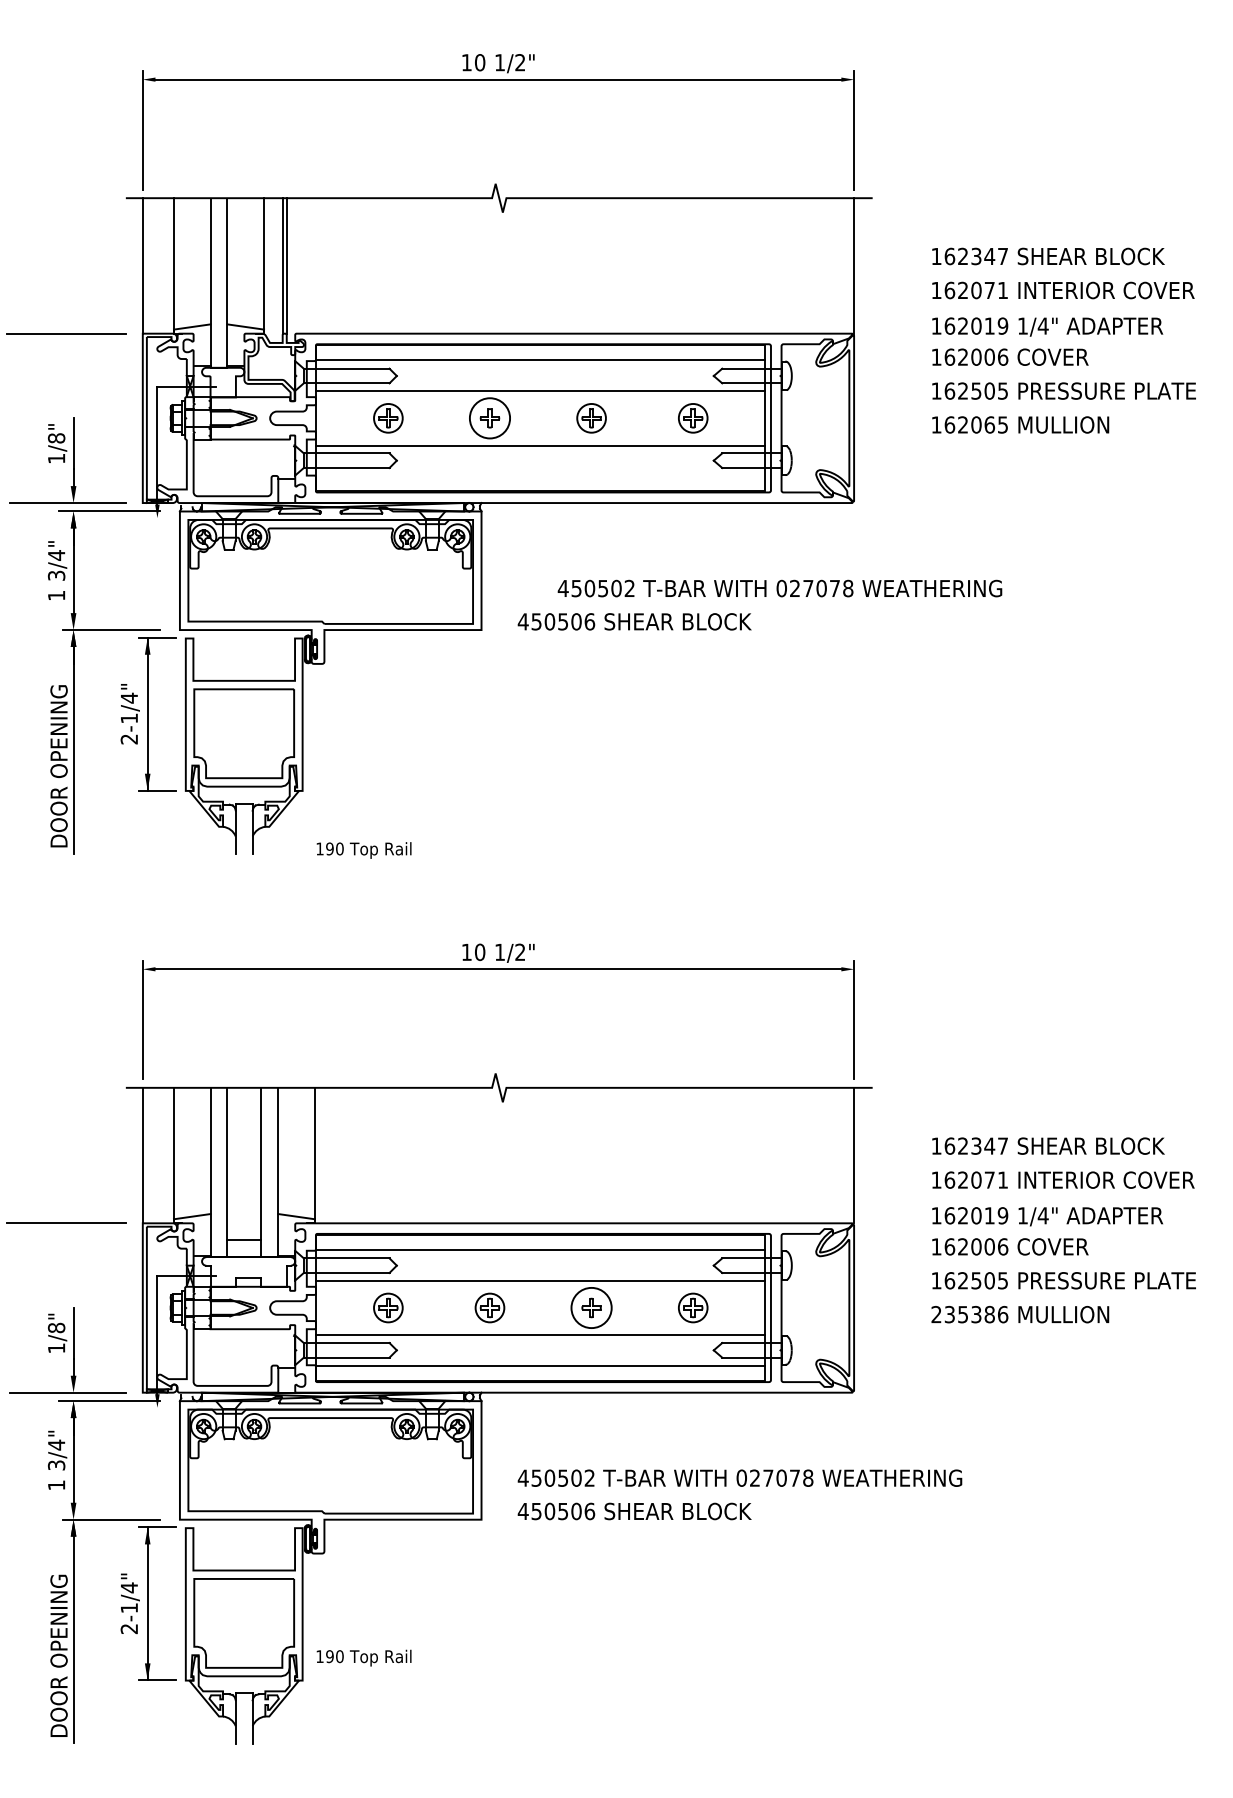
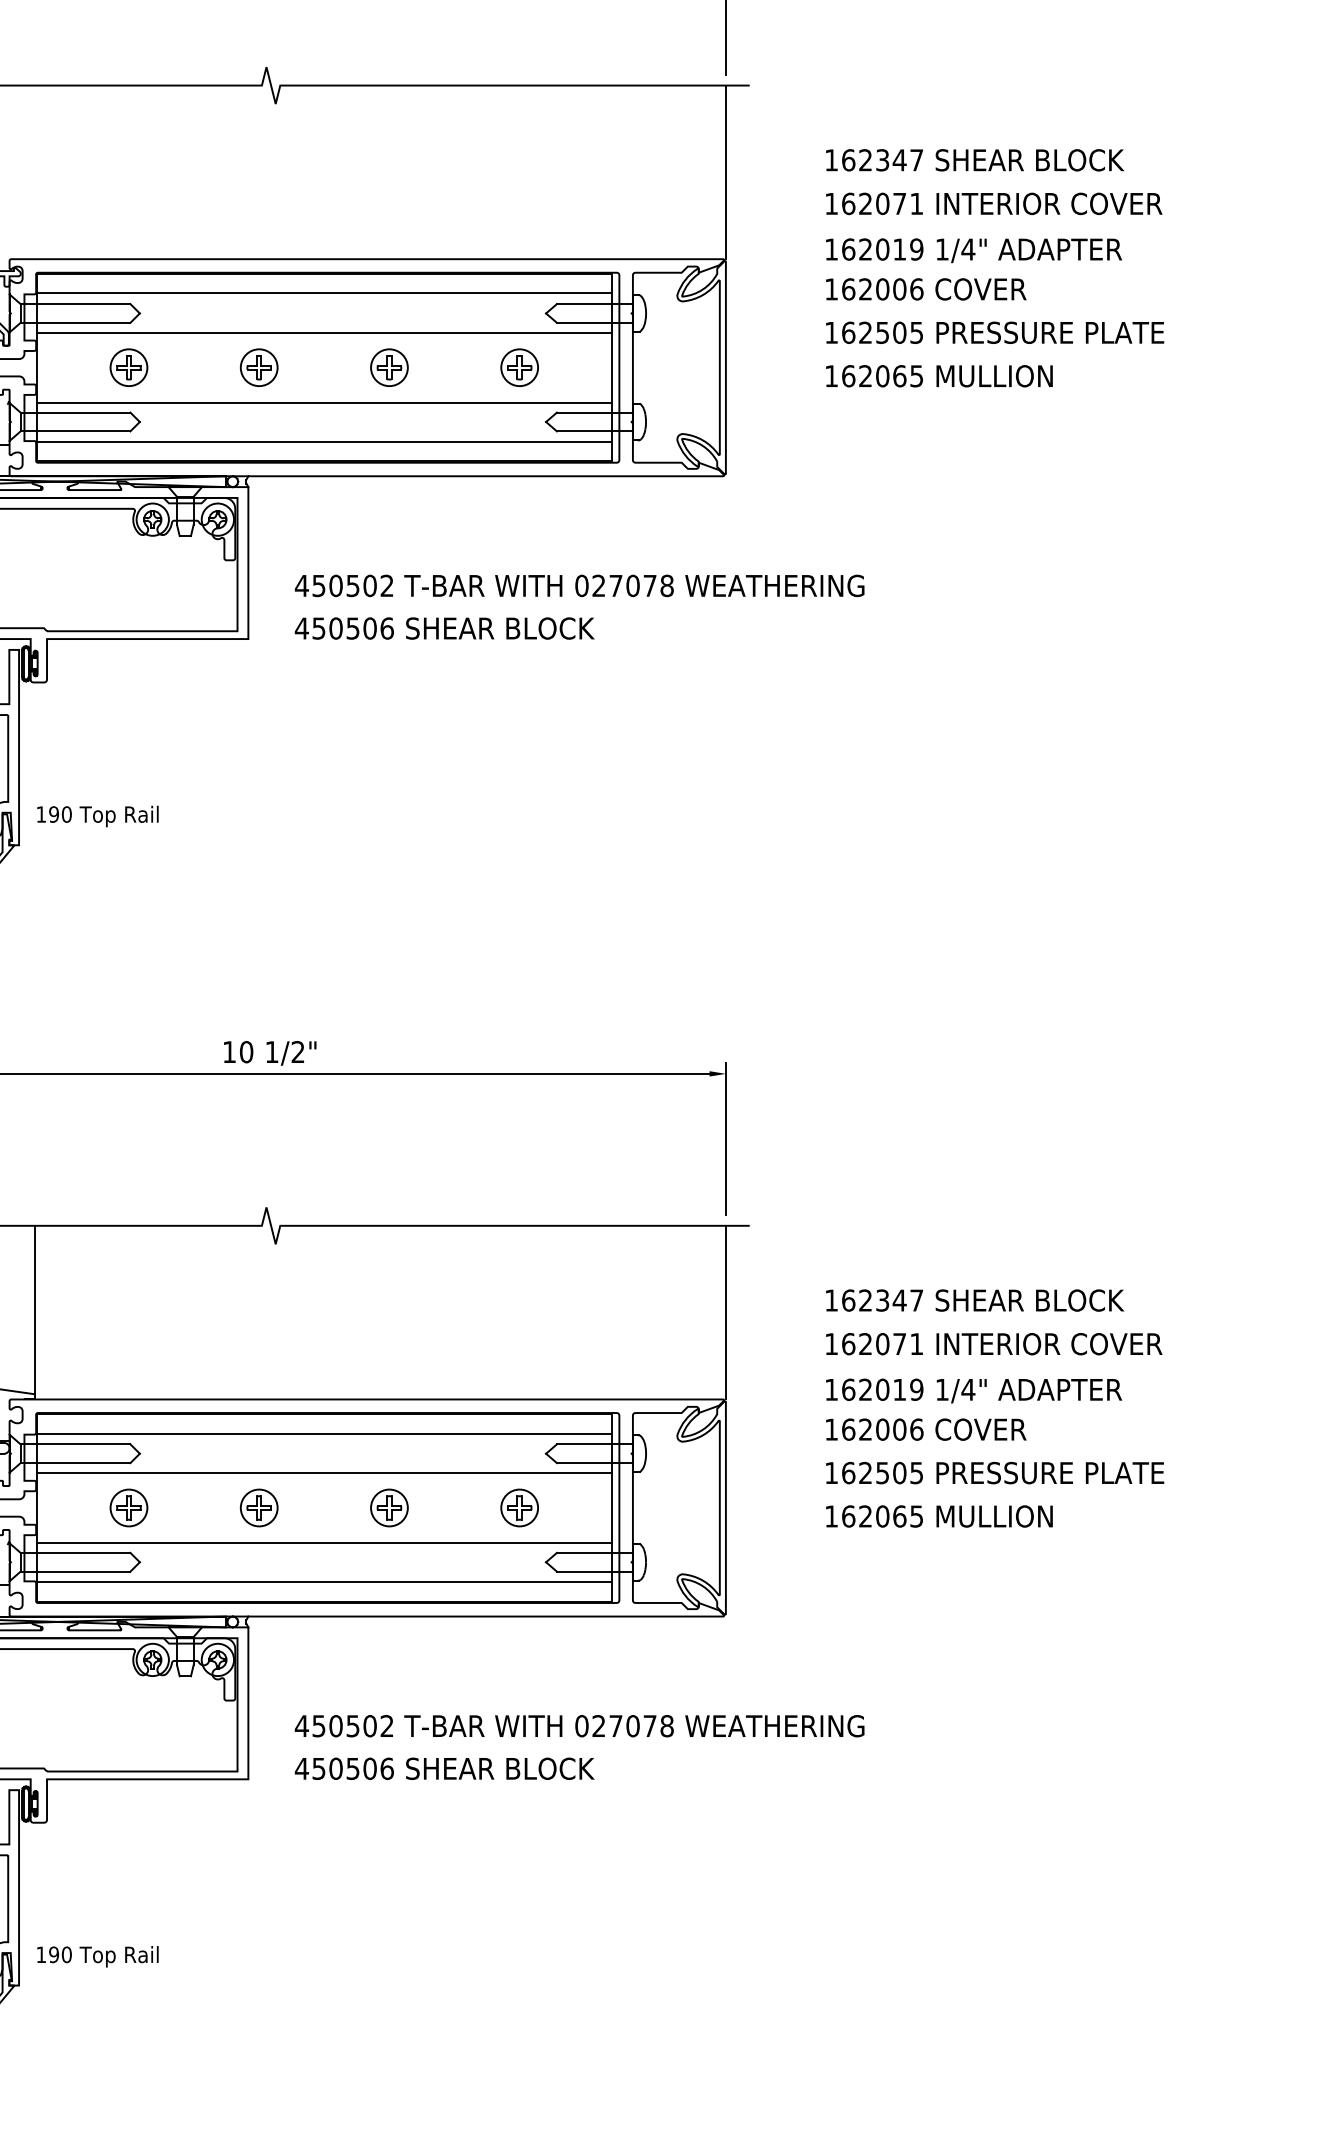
circle: (489, 418) -> (258, 367), size x0.71
line: (540, 476) -> (323, 442), added
text: (779, 588) -> (579, 585), moved
text: (363, 850) -> (97, 816), moved
circle: (591, 1307) -> (389, 1507), size x0.71
text: (969, 1314) -> (873, 1516), 235386 -> 162065

